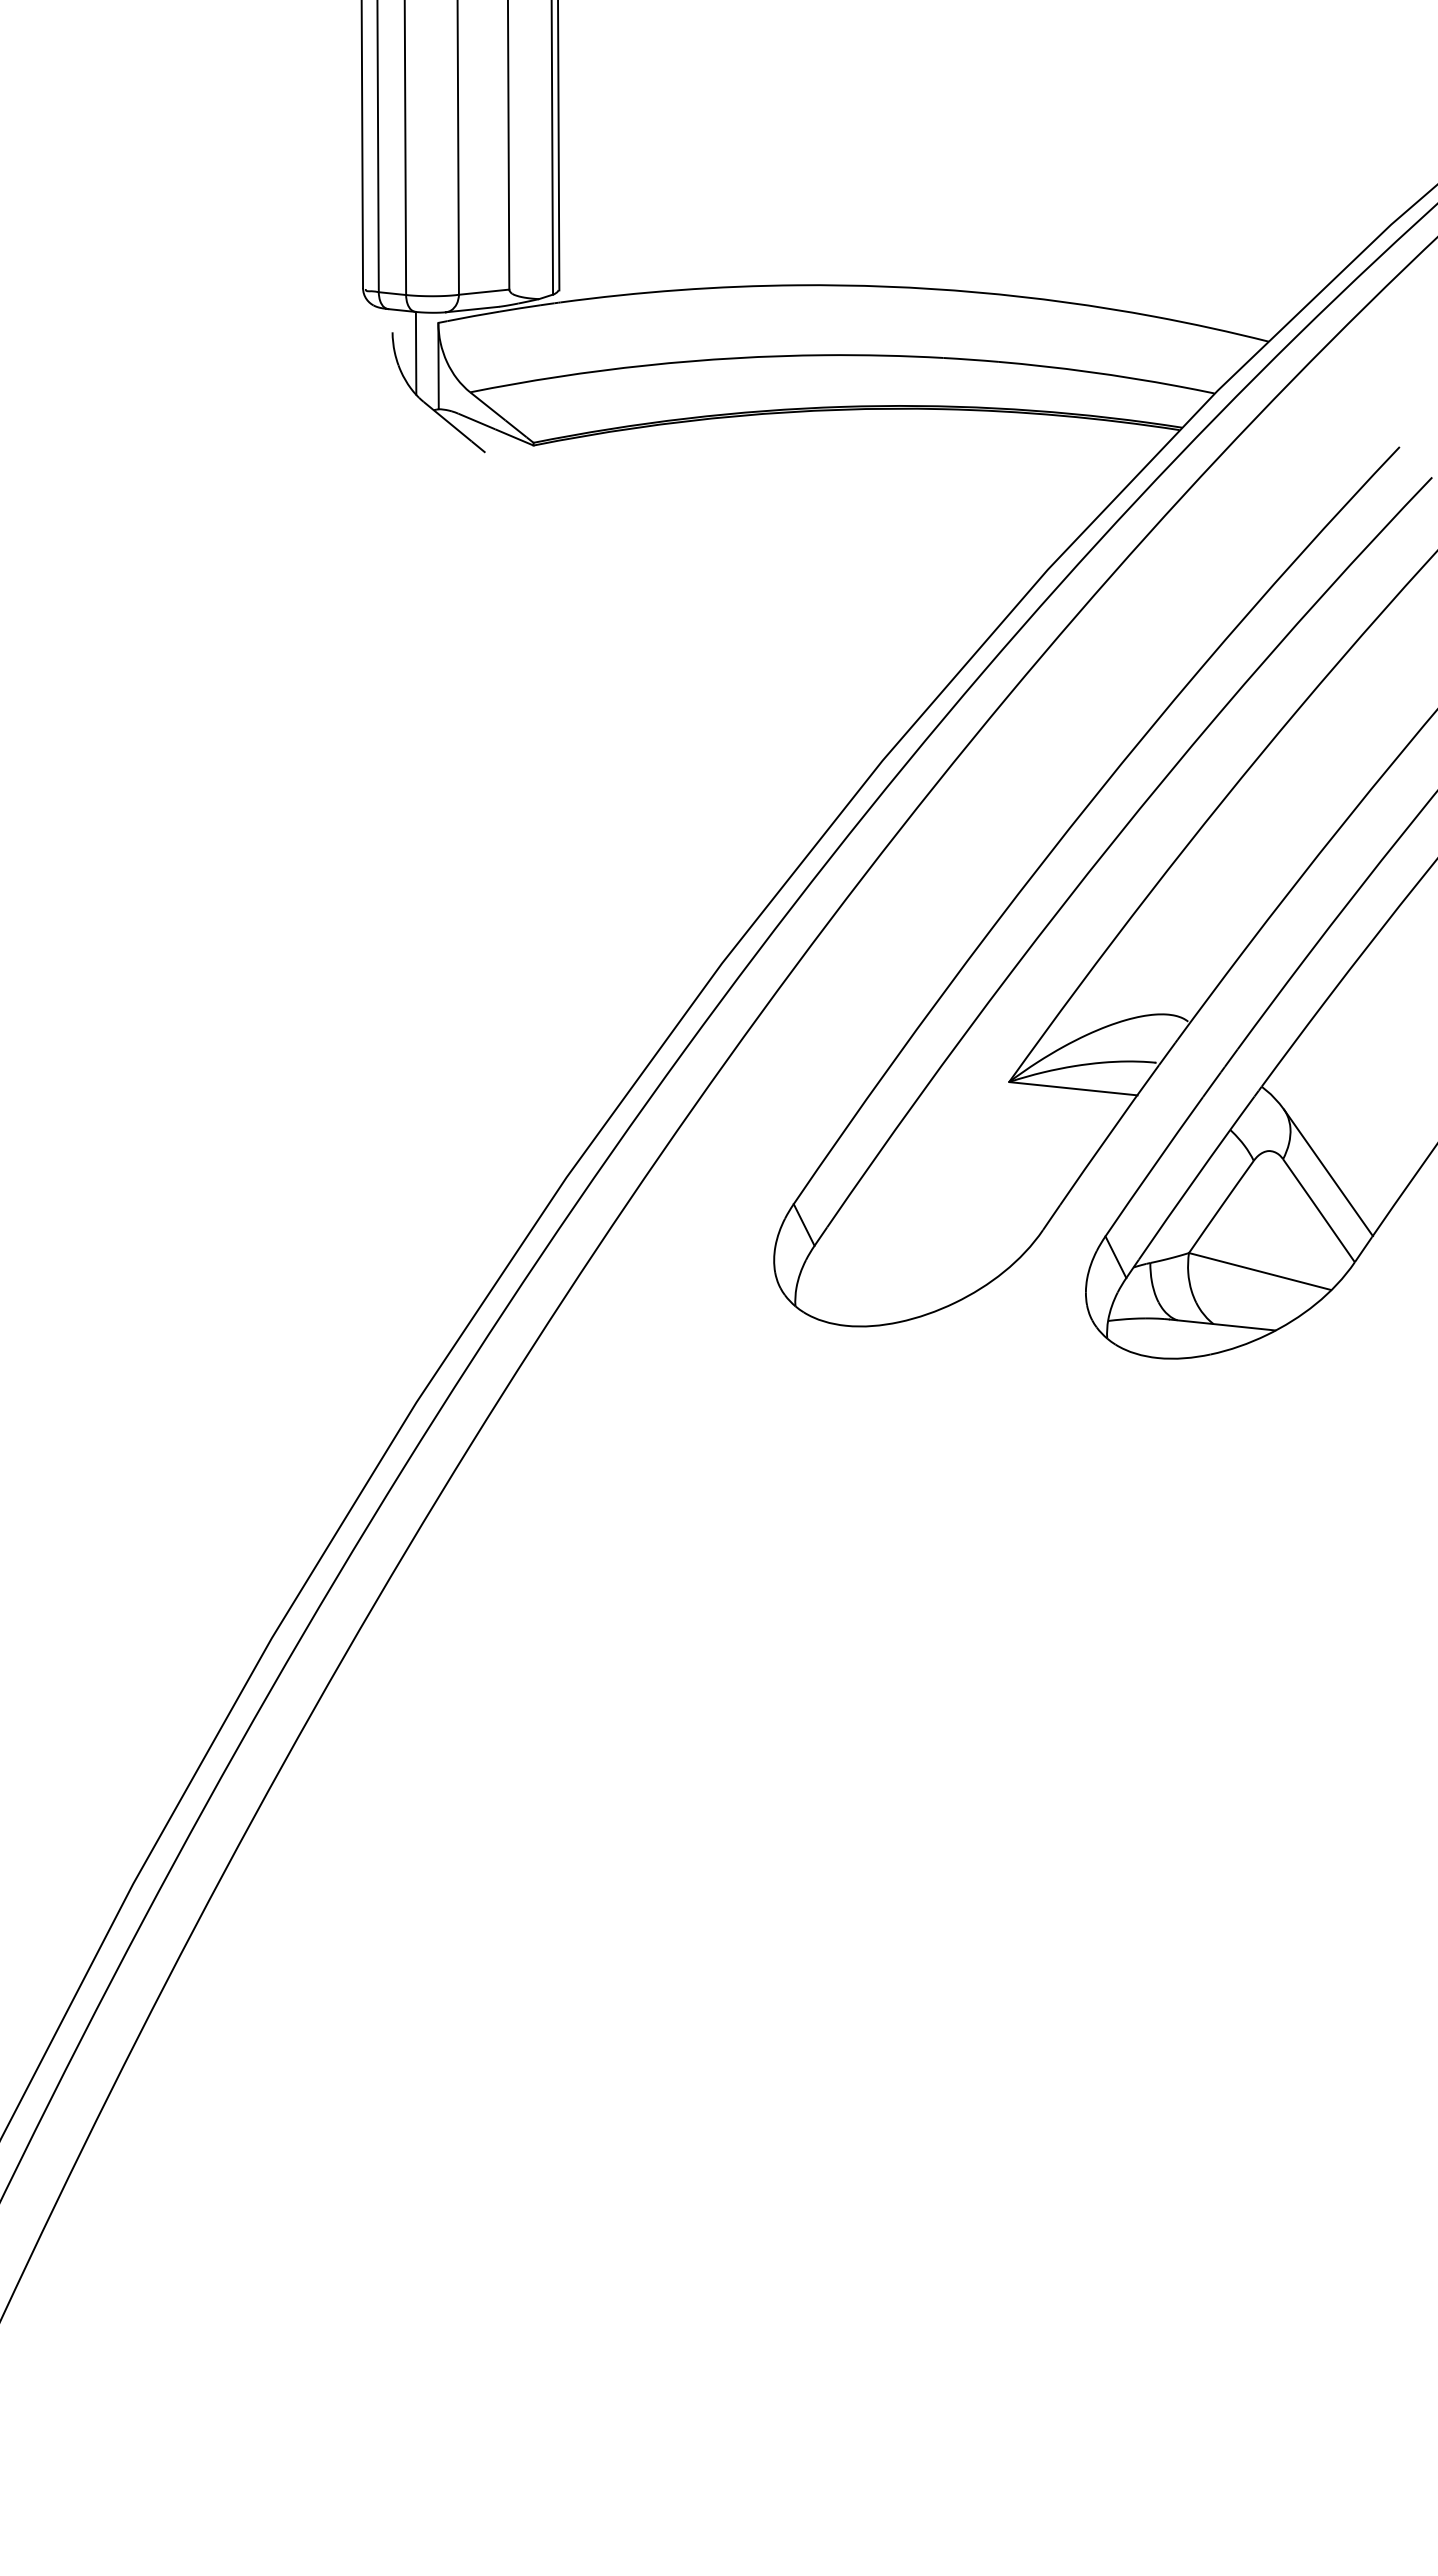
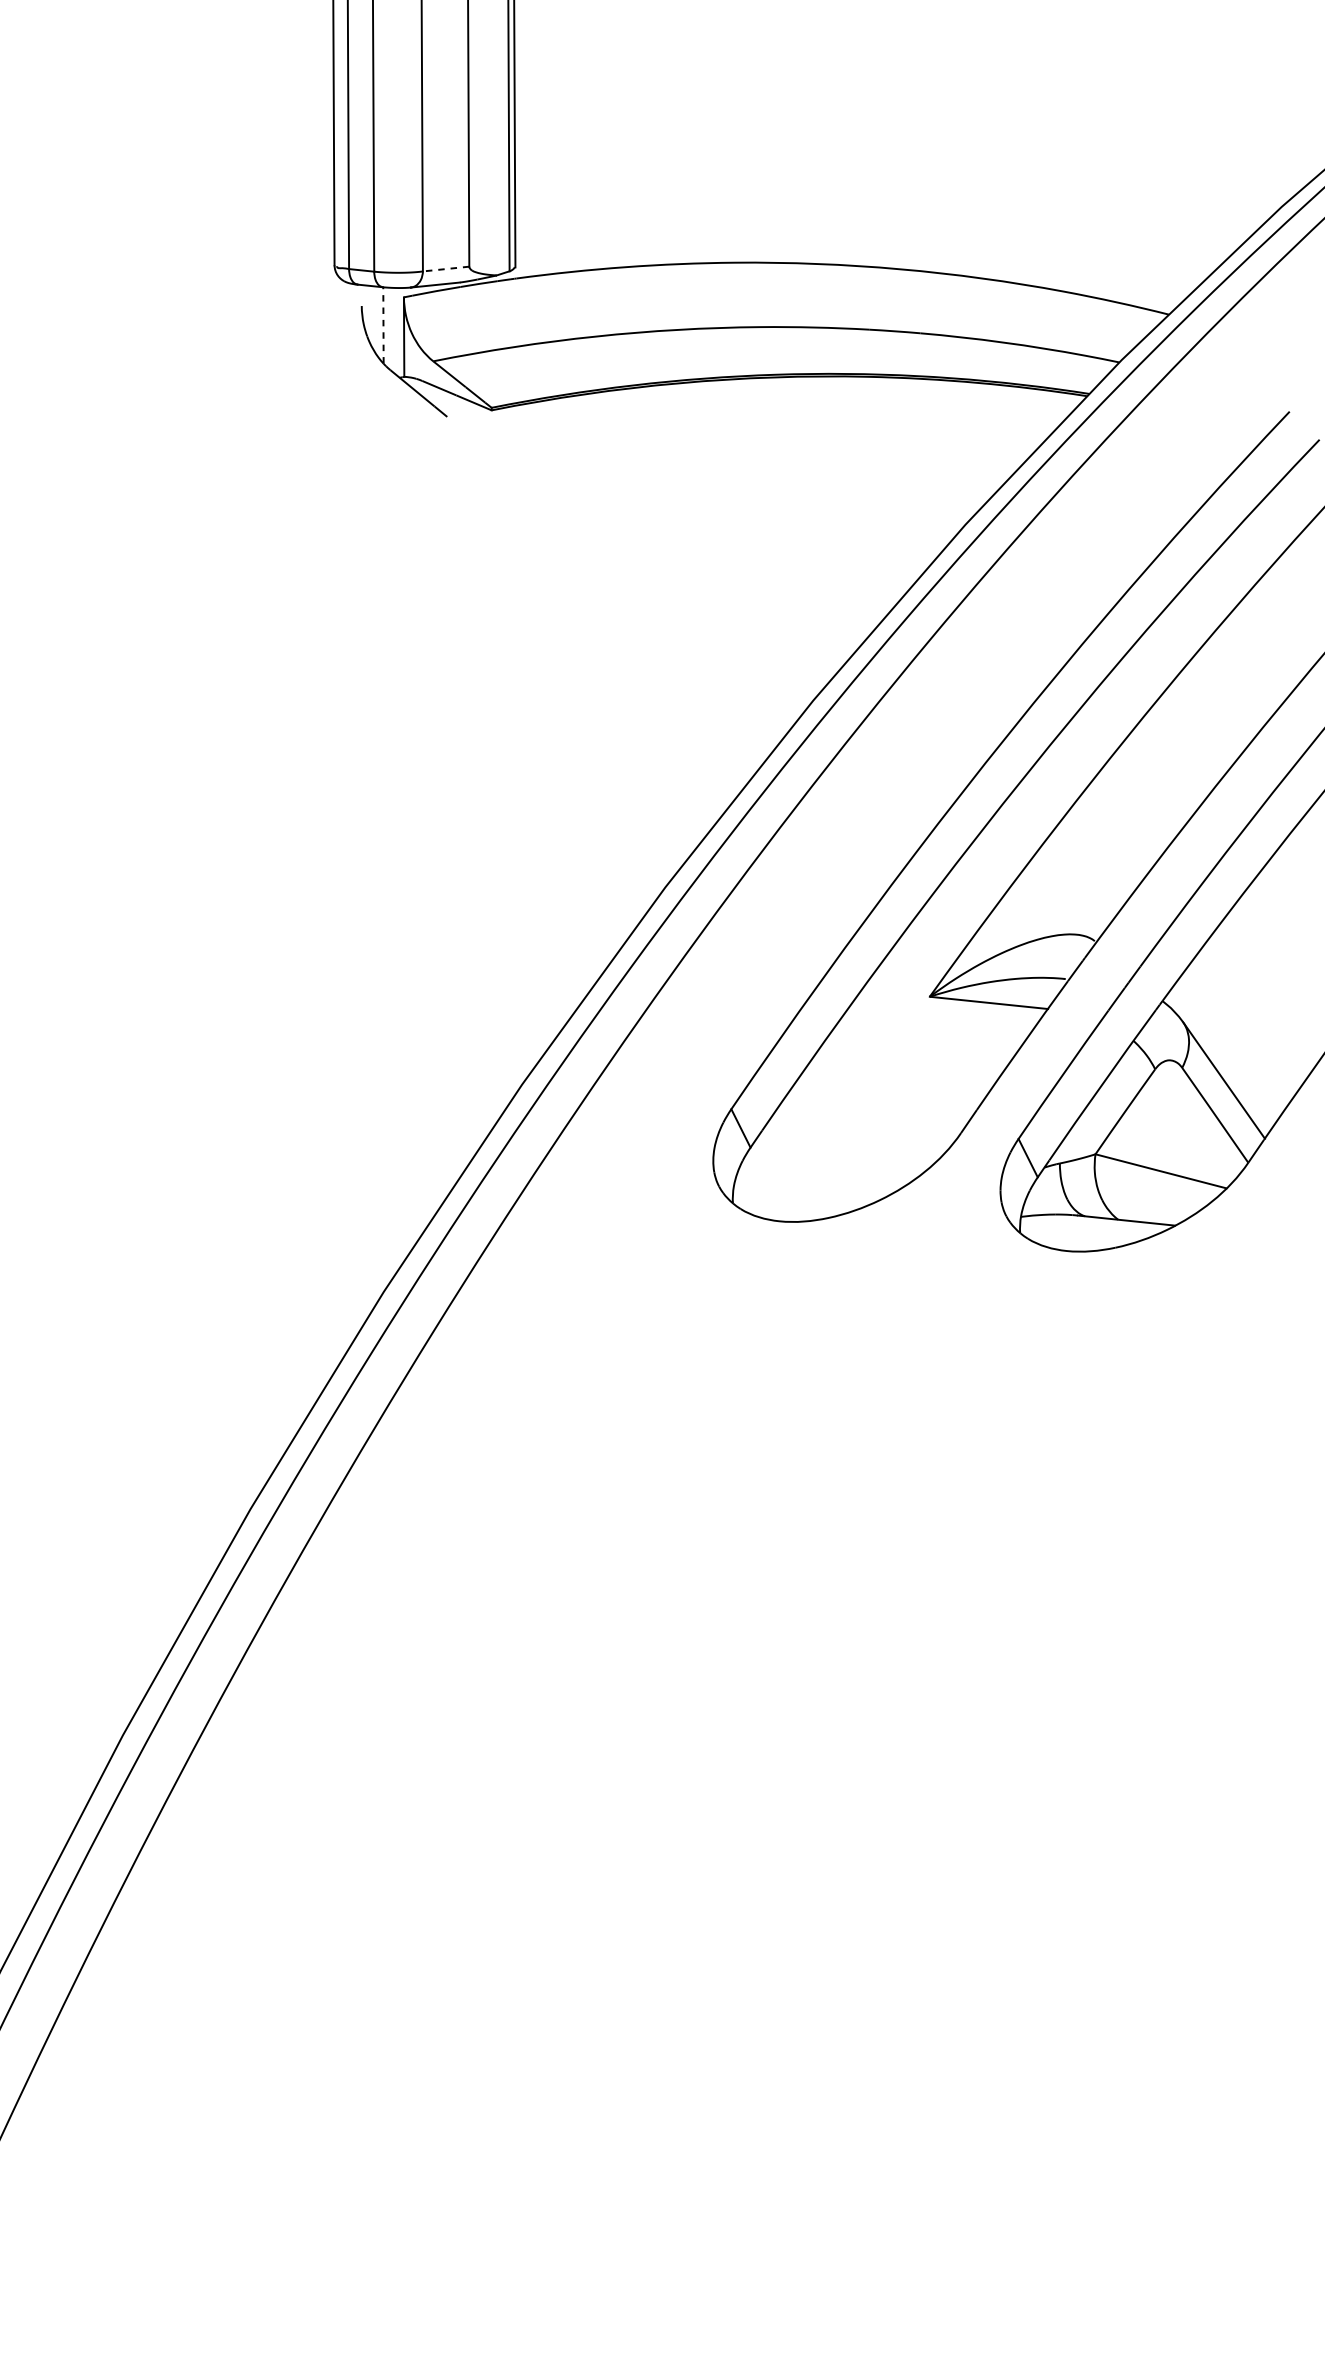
line: (483, 292) -> (445, 269), solid -> dashed
line: (416, 352) -> (383, 324), solid -> dashed

